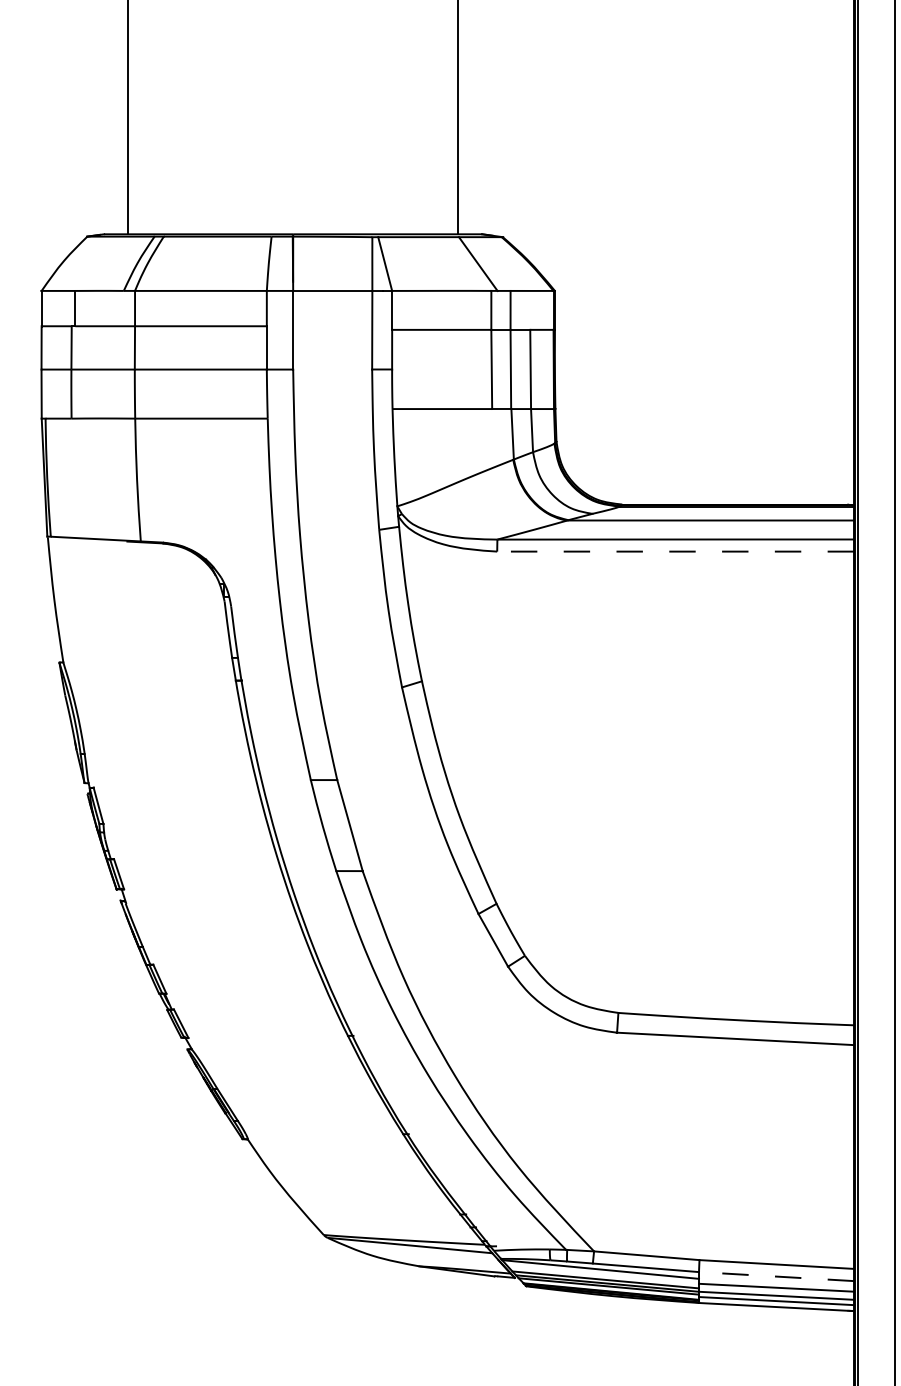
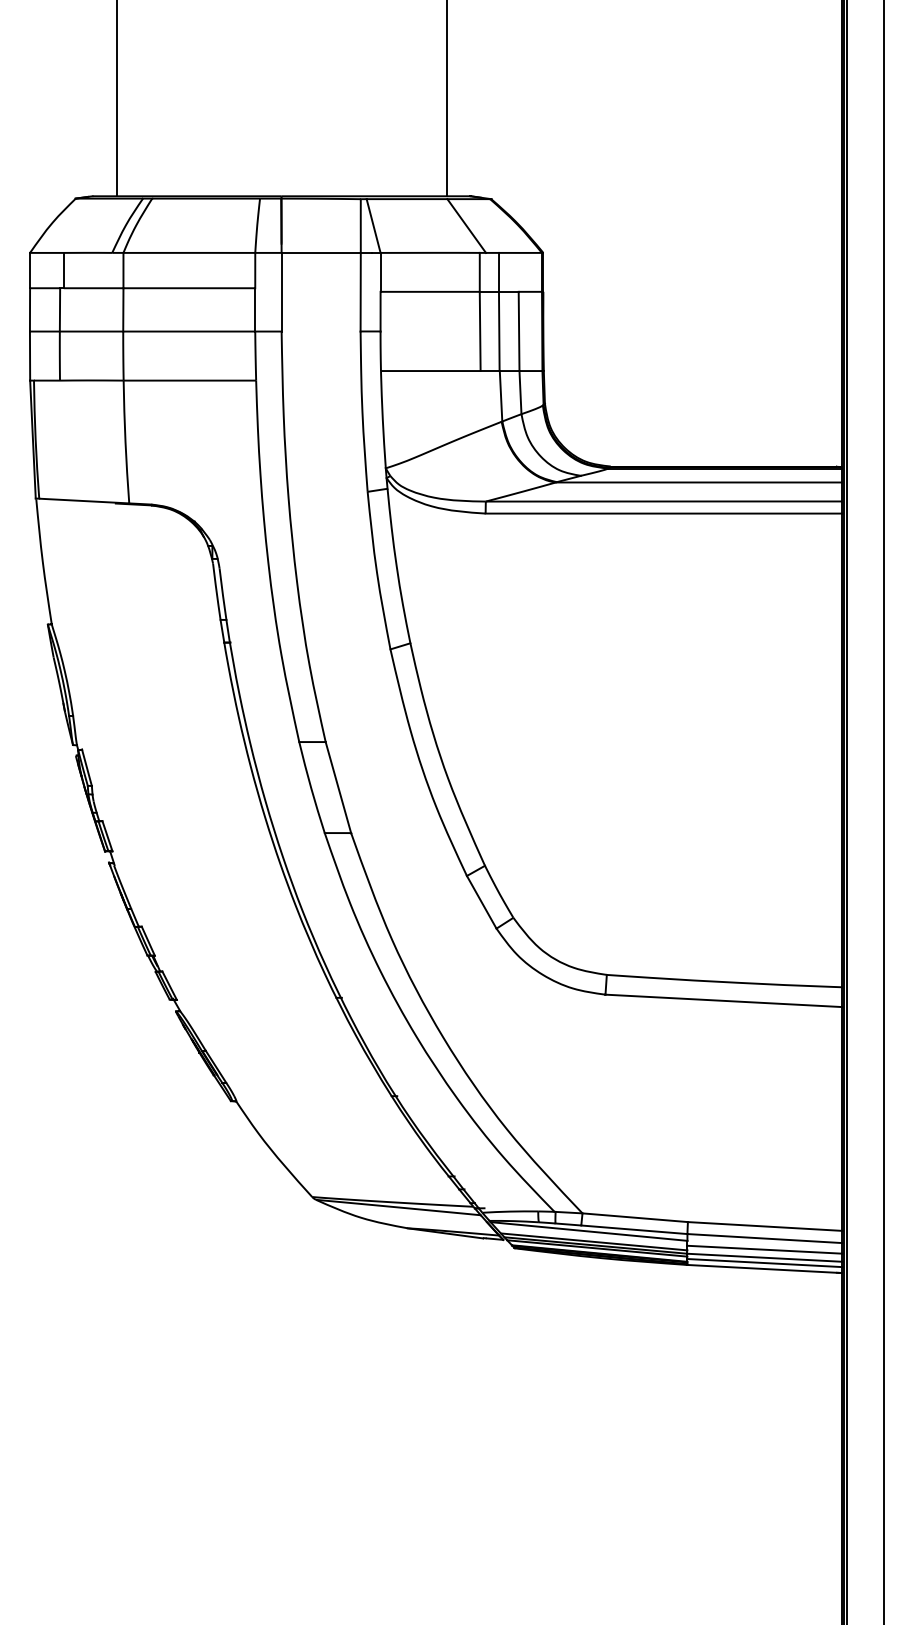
line: (675, 551) -> (663, 513), dashed -> solid
line: (776, 1276) -> (764, 1238), dashed -> solid

